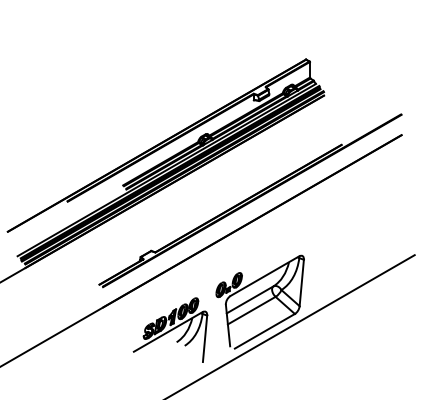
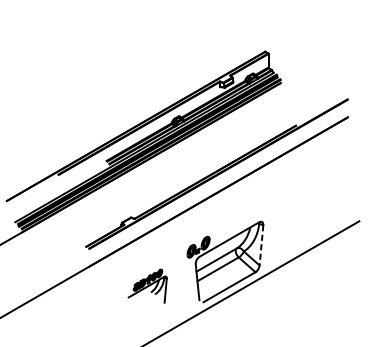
line: (301, 283) -> (261, 245), solid -> dashed
part: (170, 329) -> (147, 285), size x0.6

